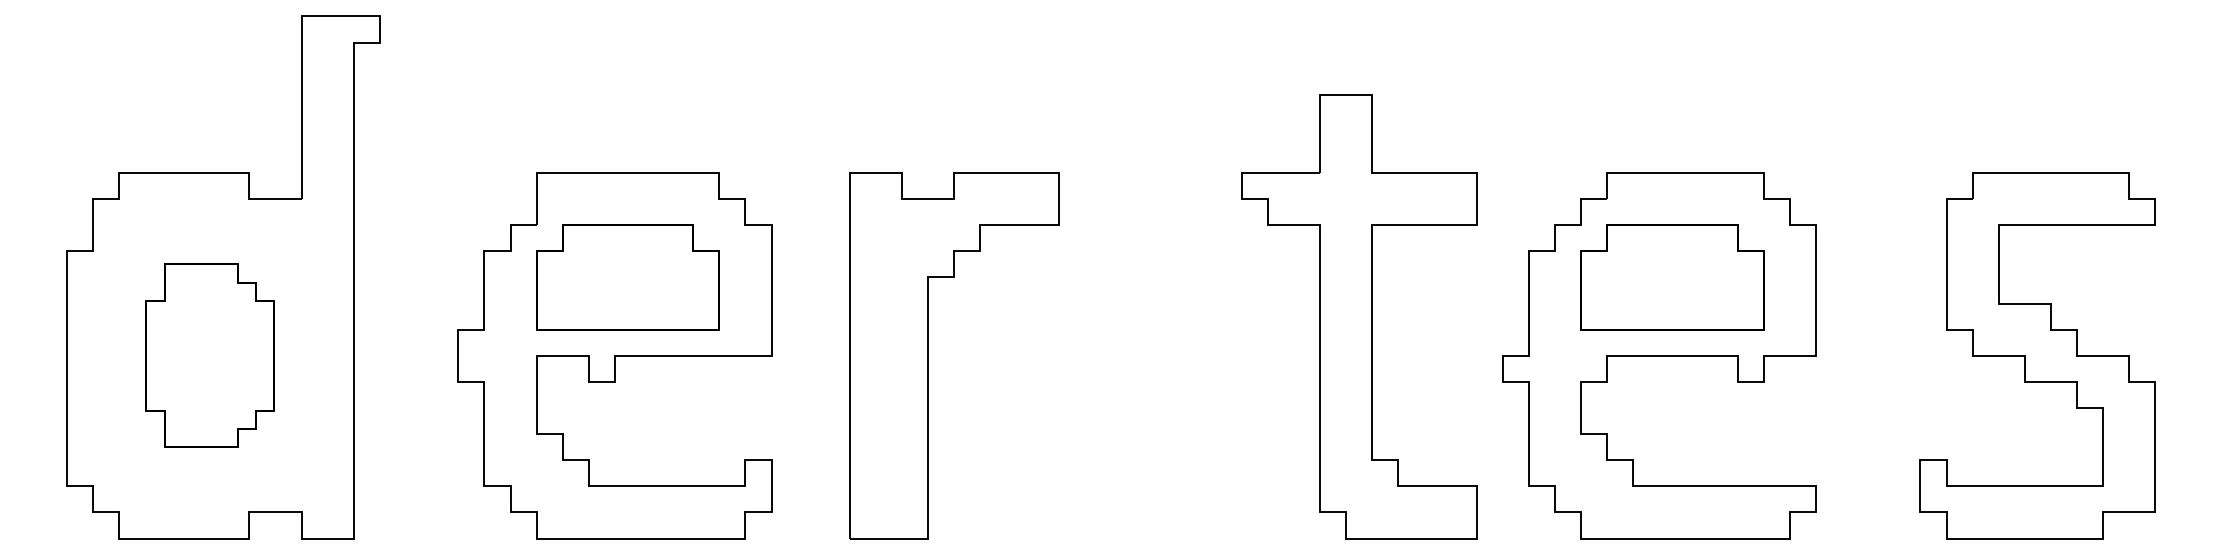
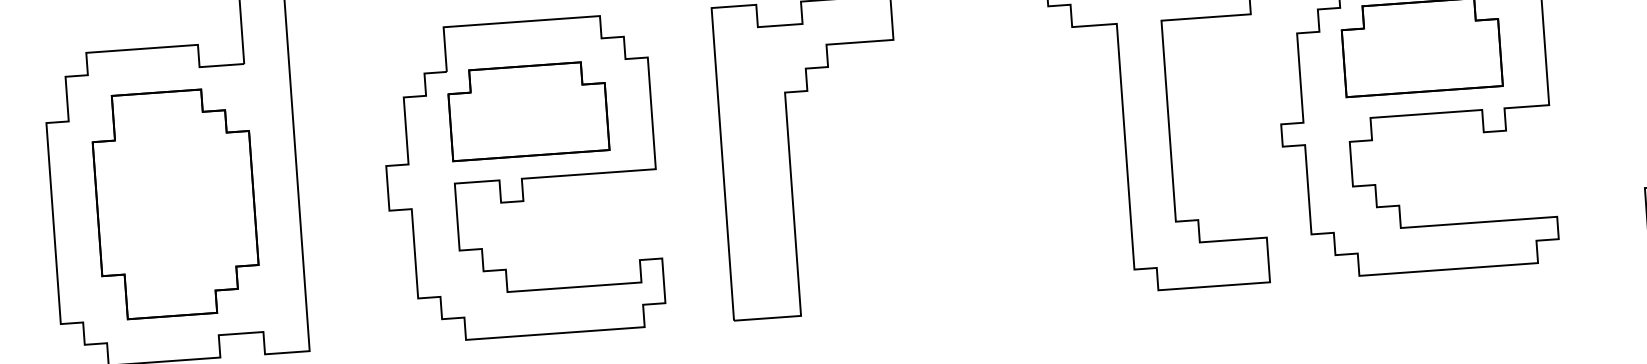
part: (210, 355) -> (175, 203), size x1.43

